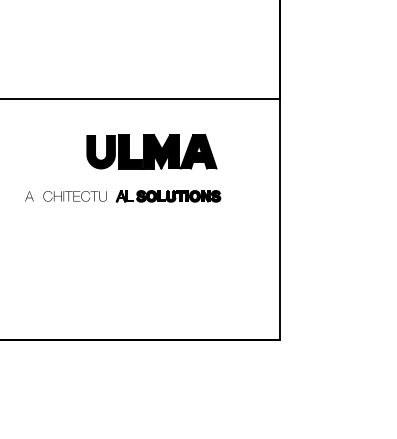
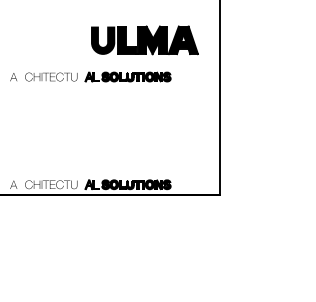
part: (151, 151) -> (144, 40), moved
part: (123, 327) -> (91, 184), added

